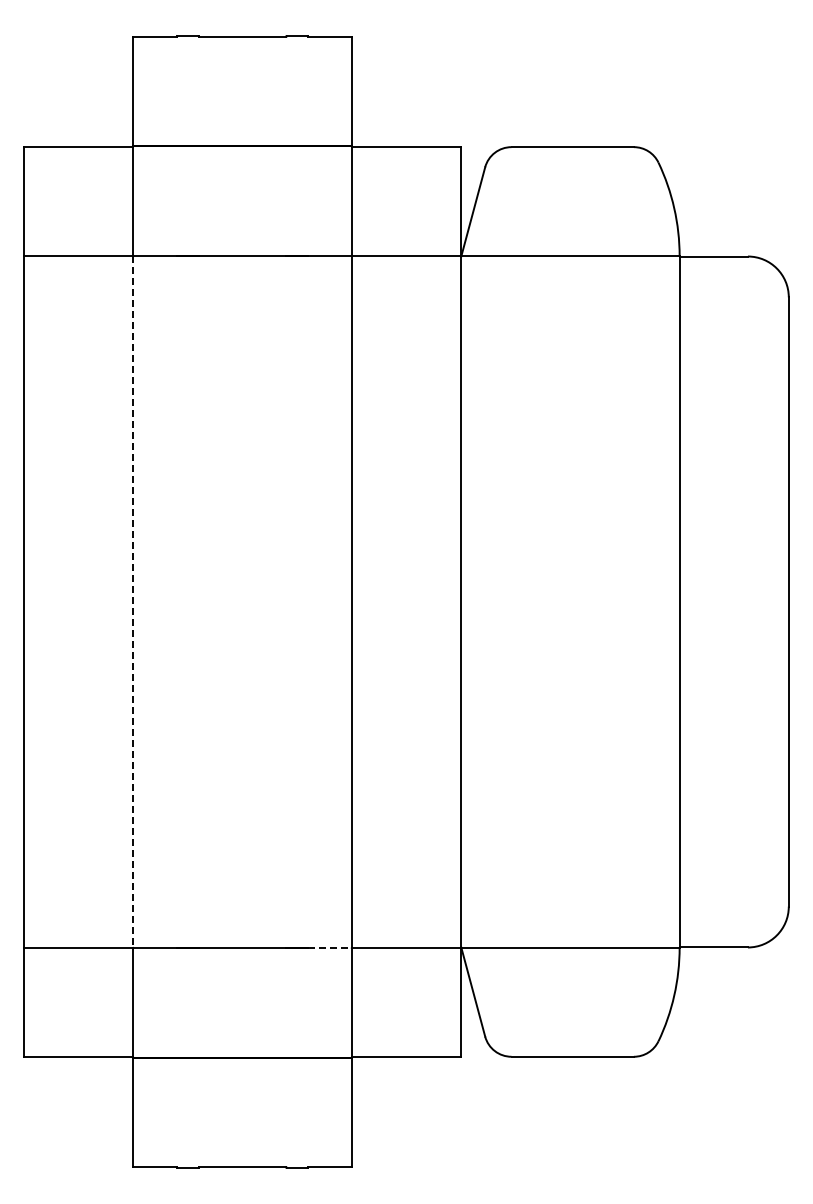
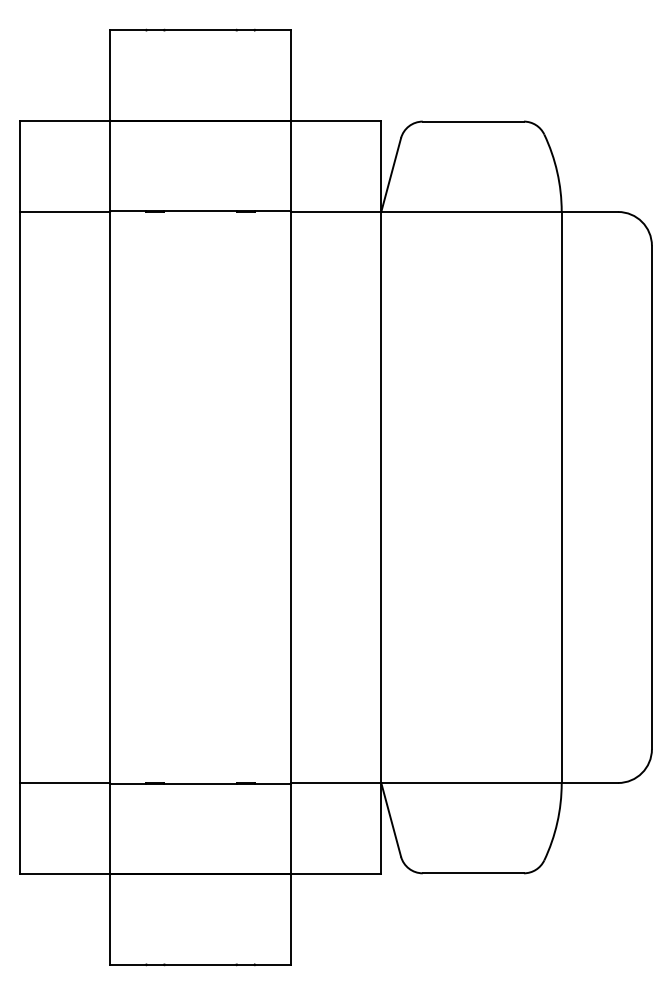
line: (133, 602) -> (110, 497), dashed -> solid
line: (330, 948) -> (273, 783), dashed -> solid

